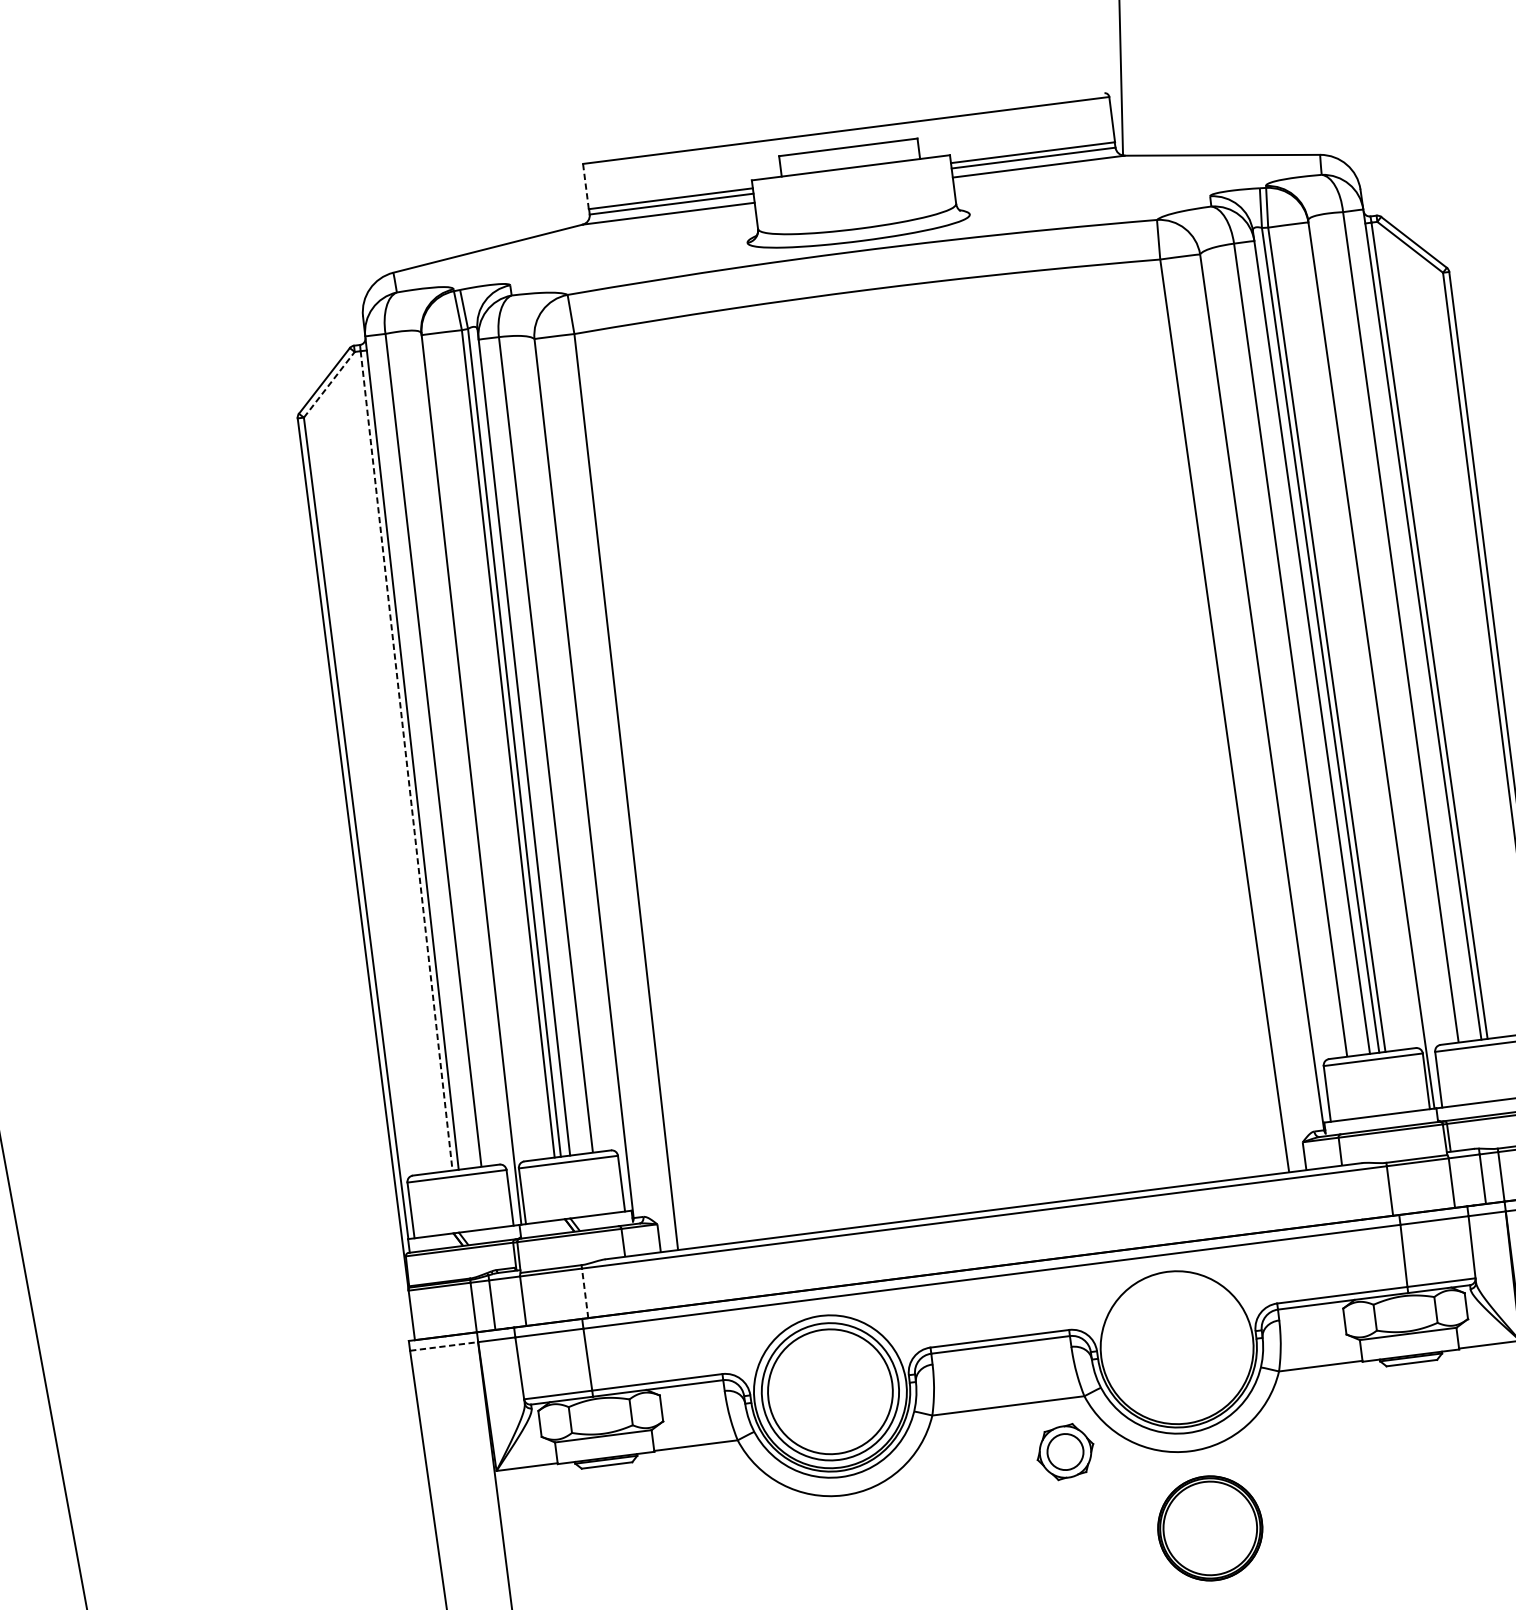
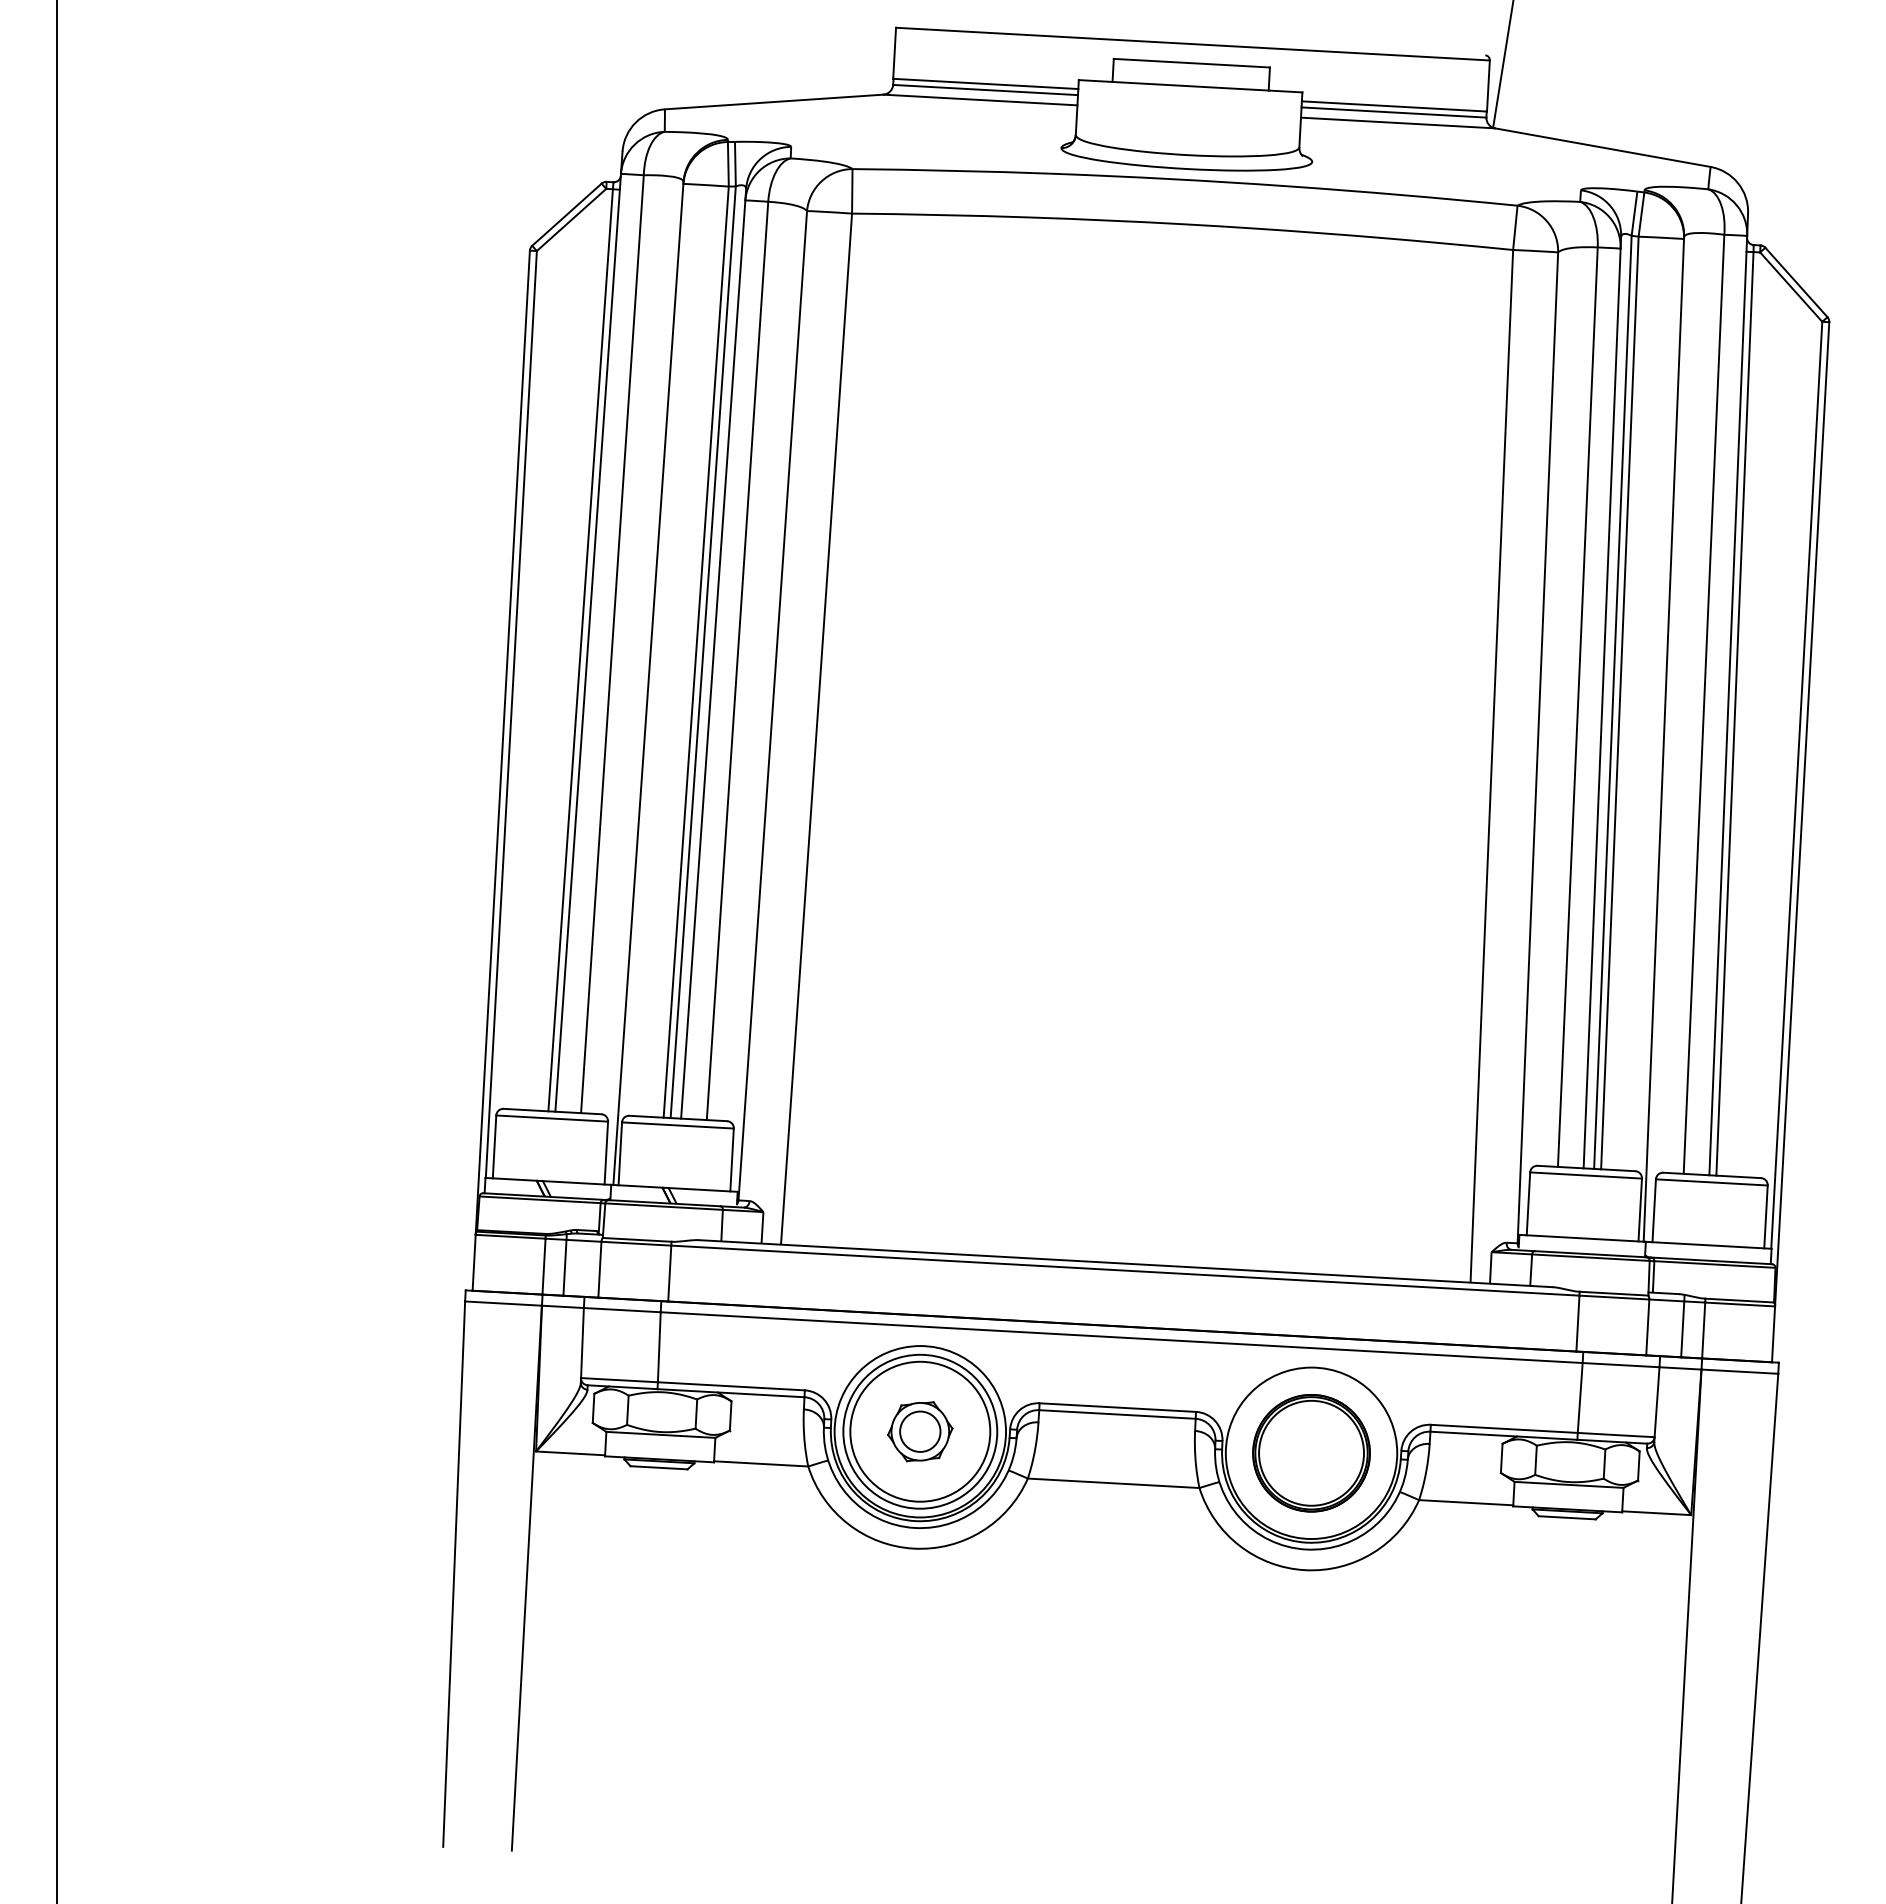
line: (585, 186) -> (894, 53), dashed -> solid
line: (329, 384) -> (571, 219), dashed -> solid
line: (406, 761) -> (580, 650), dashed -> solid
line: (584, 1293) -> (669, 1273), dashed -> solid
line: (444, 1346) -> (504, 1303), dashed -> solid
part: (1065, 1451) -> (920, 1431), moved
part: (1210, 1528) -> (1311, 1453), moved

